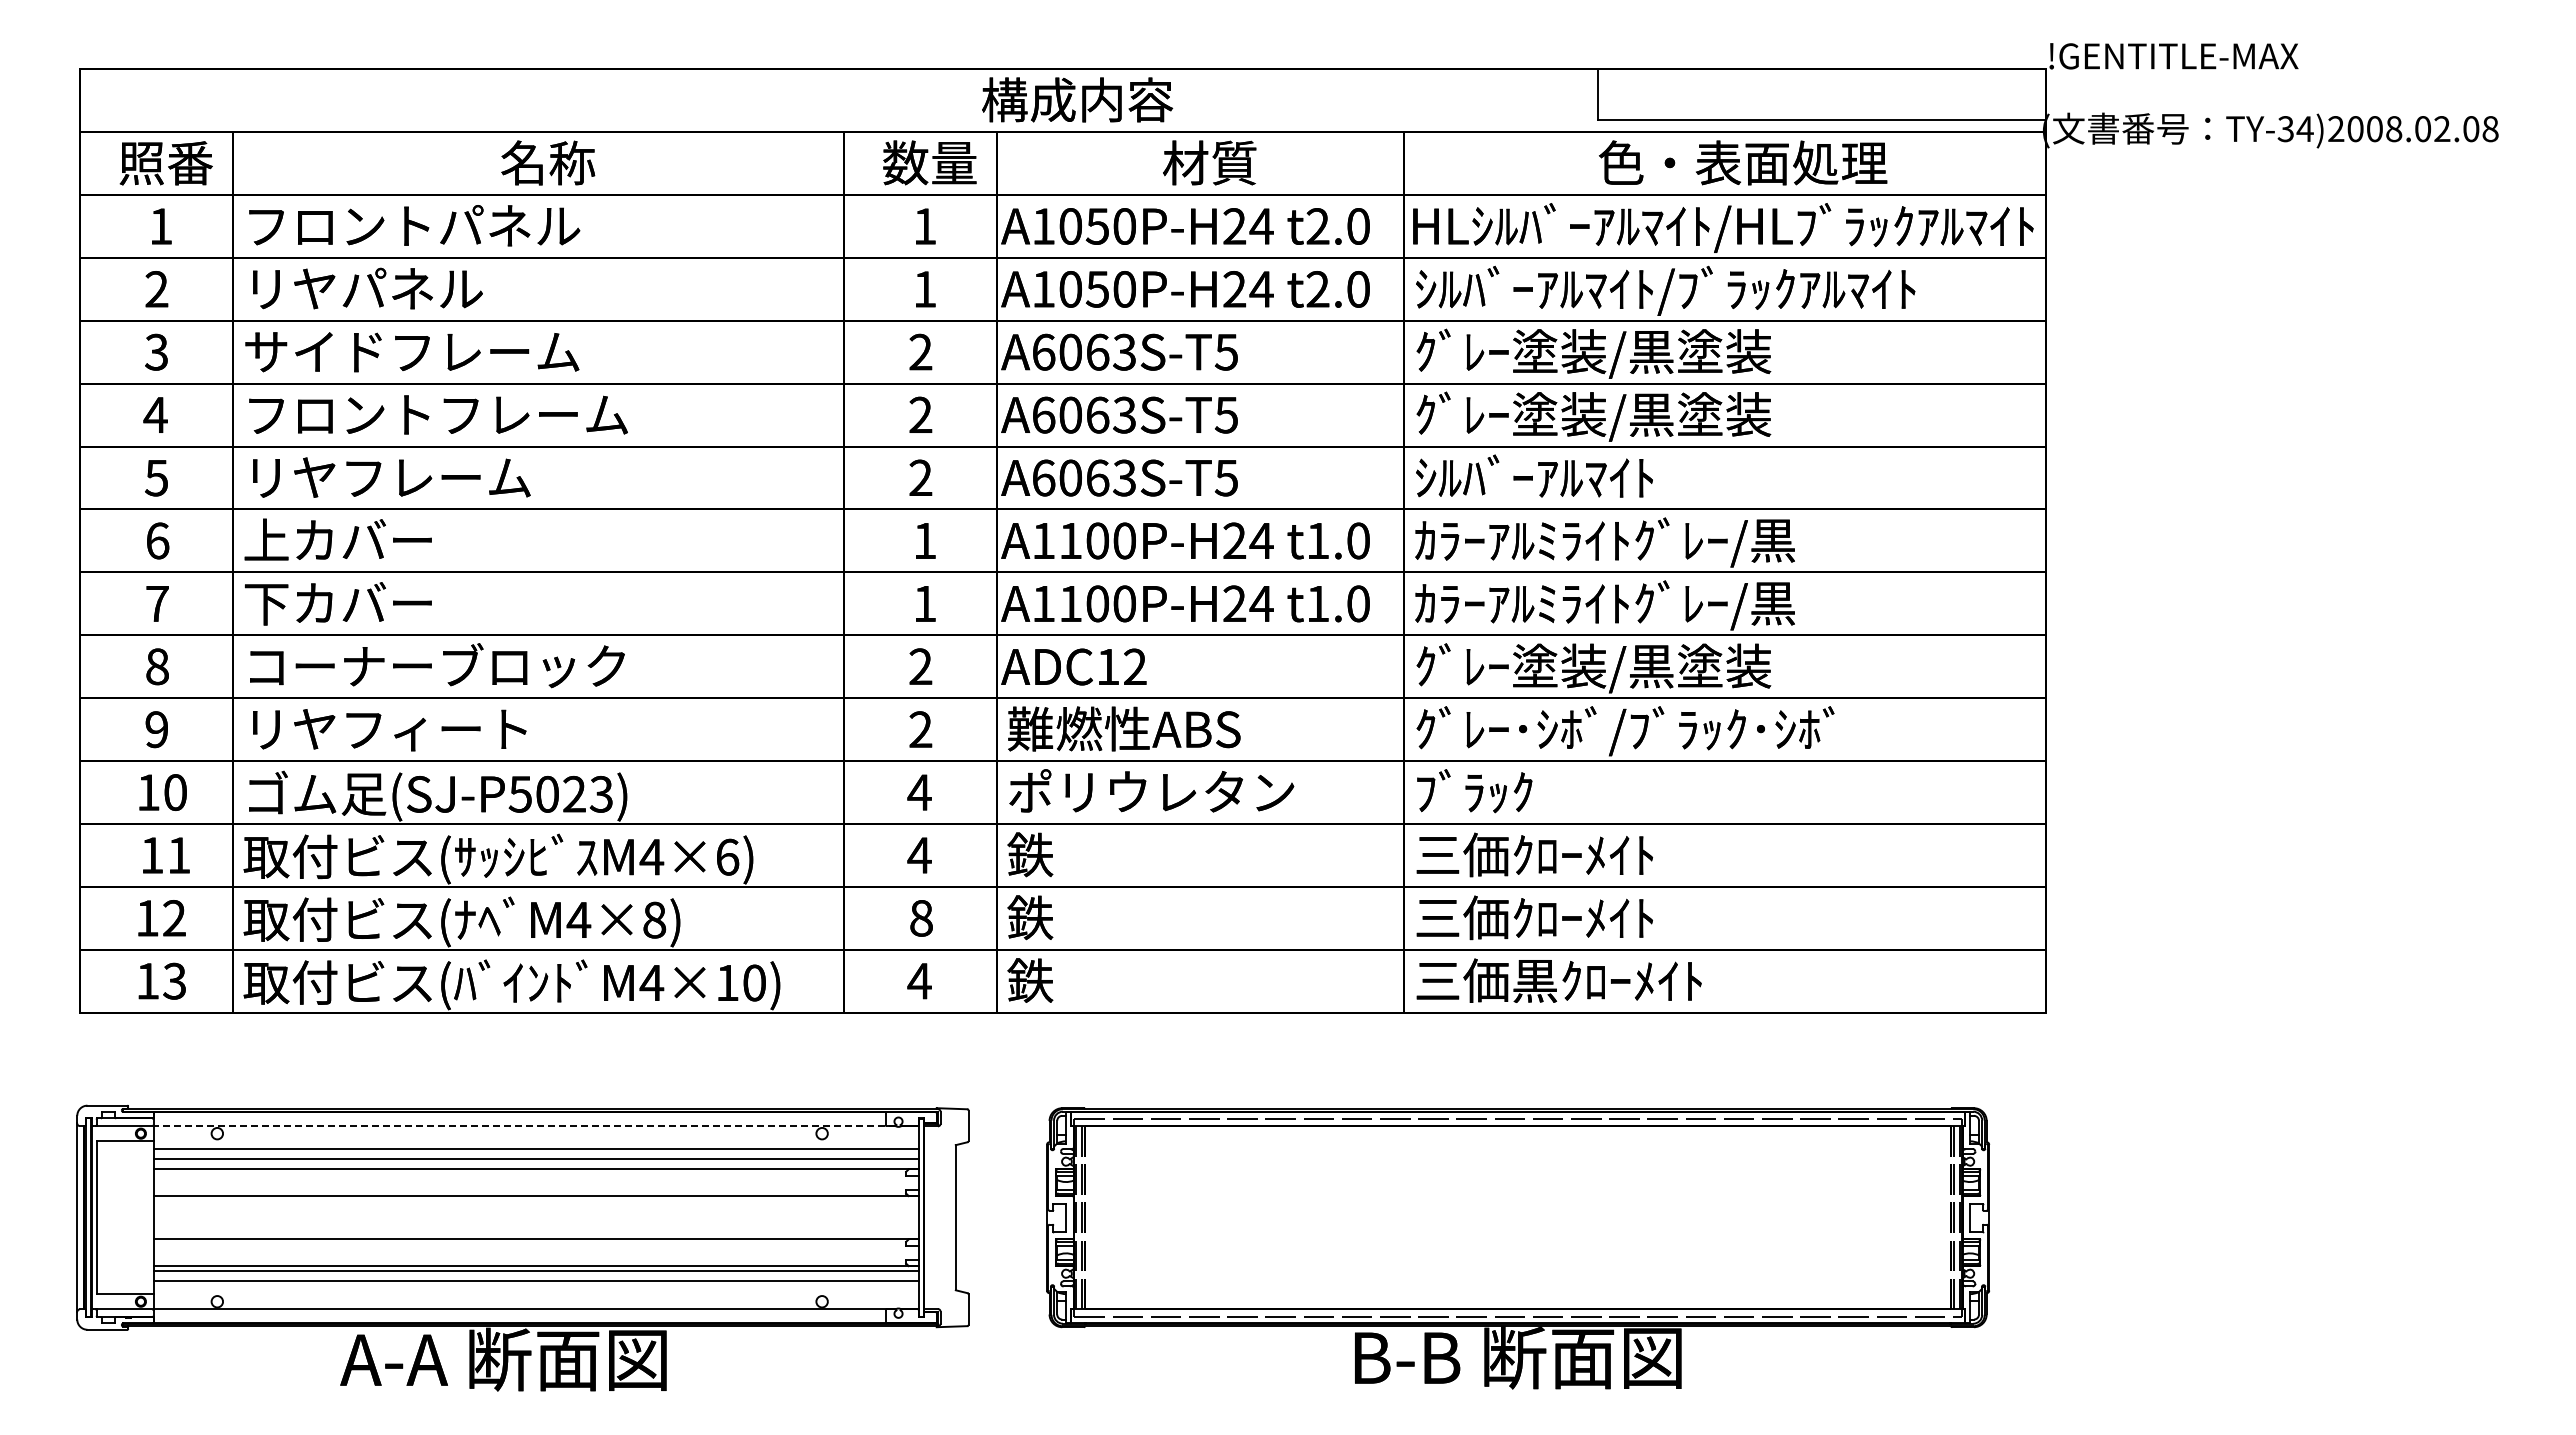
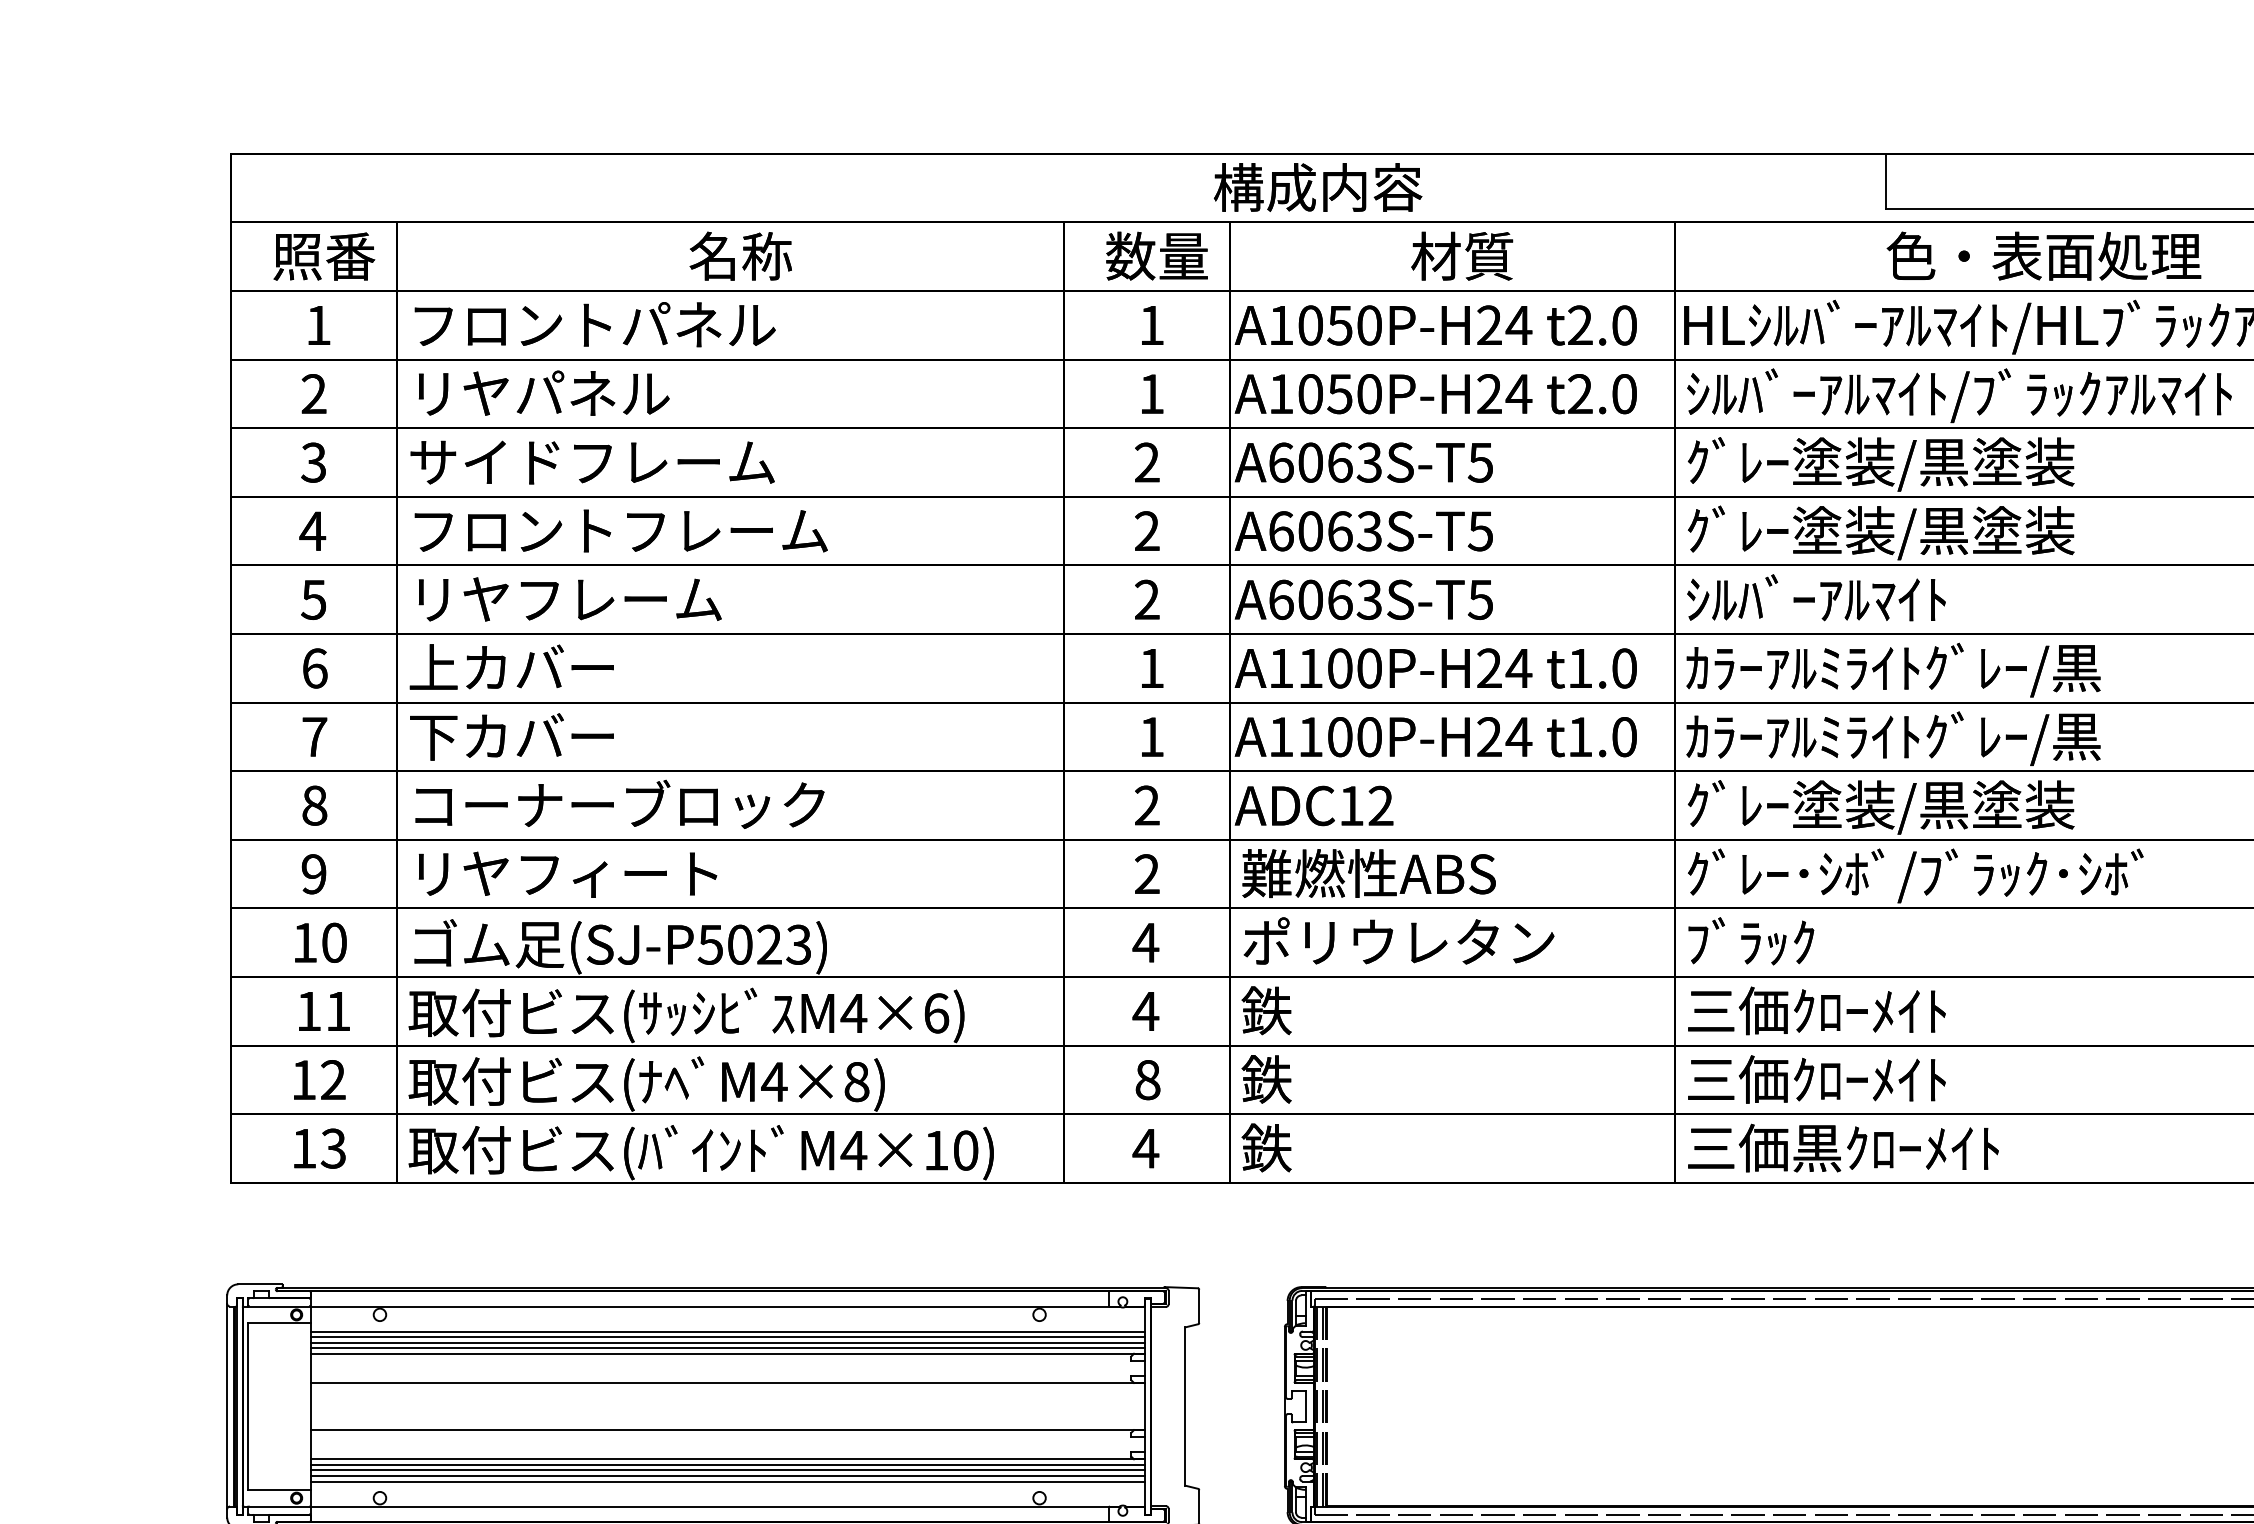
line: (524, 1126) -> (714, 1307), dashed -> solid
line: (535, 1154) -> (726, 1337), added
line: (535, 1164) -> (726, 1348), added
line: (535, 1276) -> (726, 1470), added
line: (535, 1286) -> (726, 1481), added

